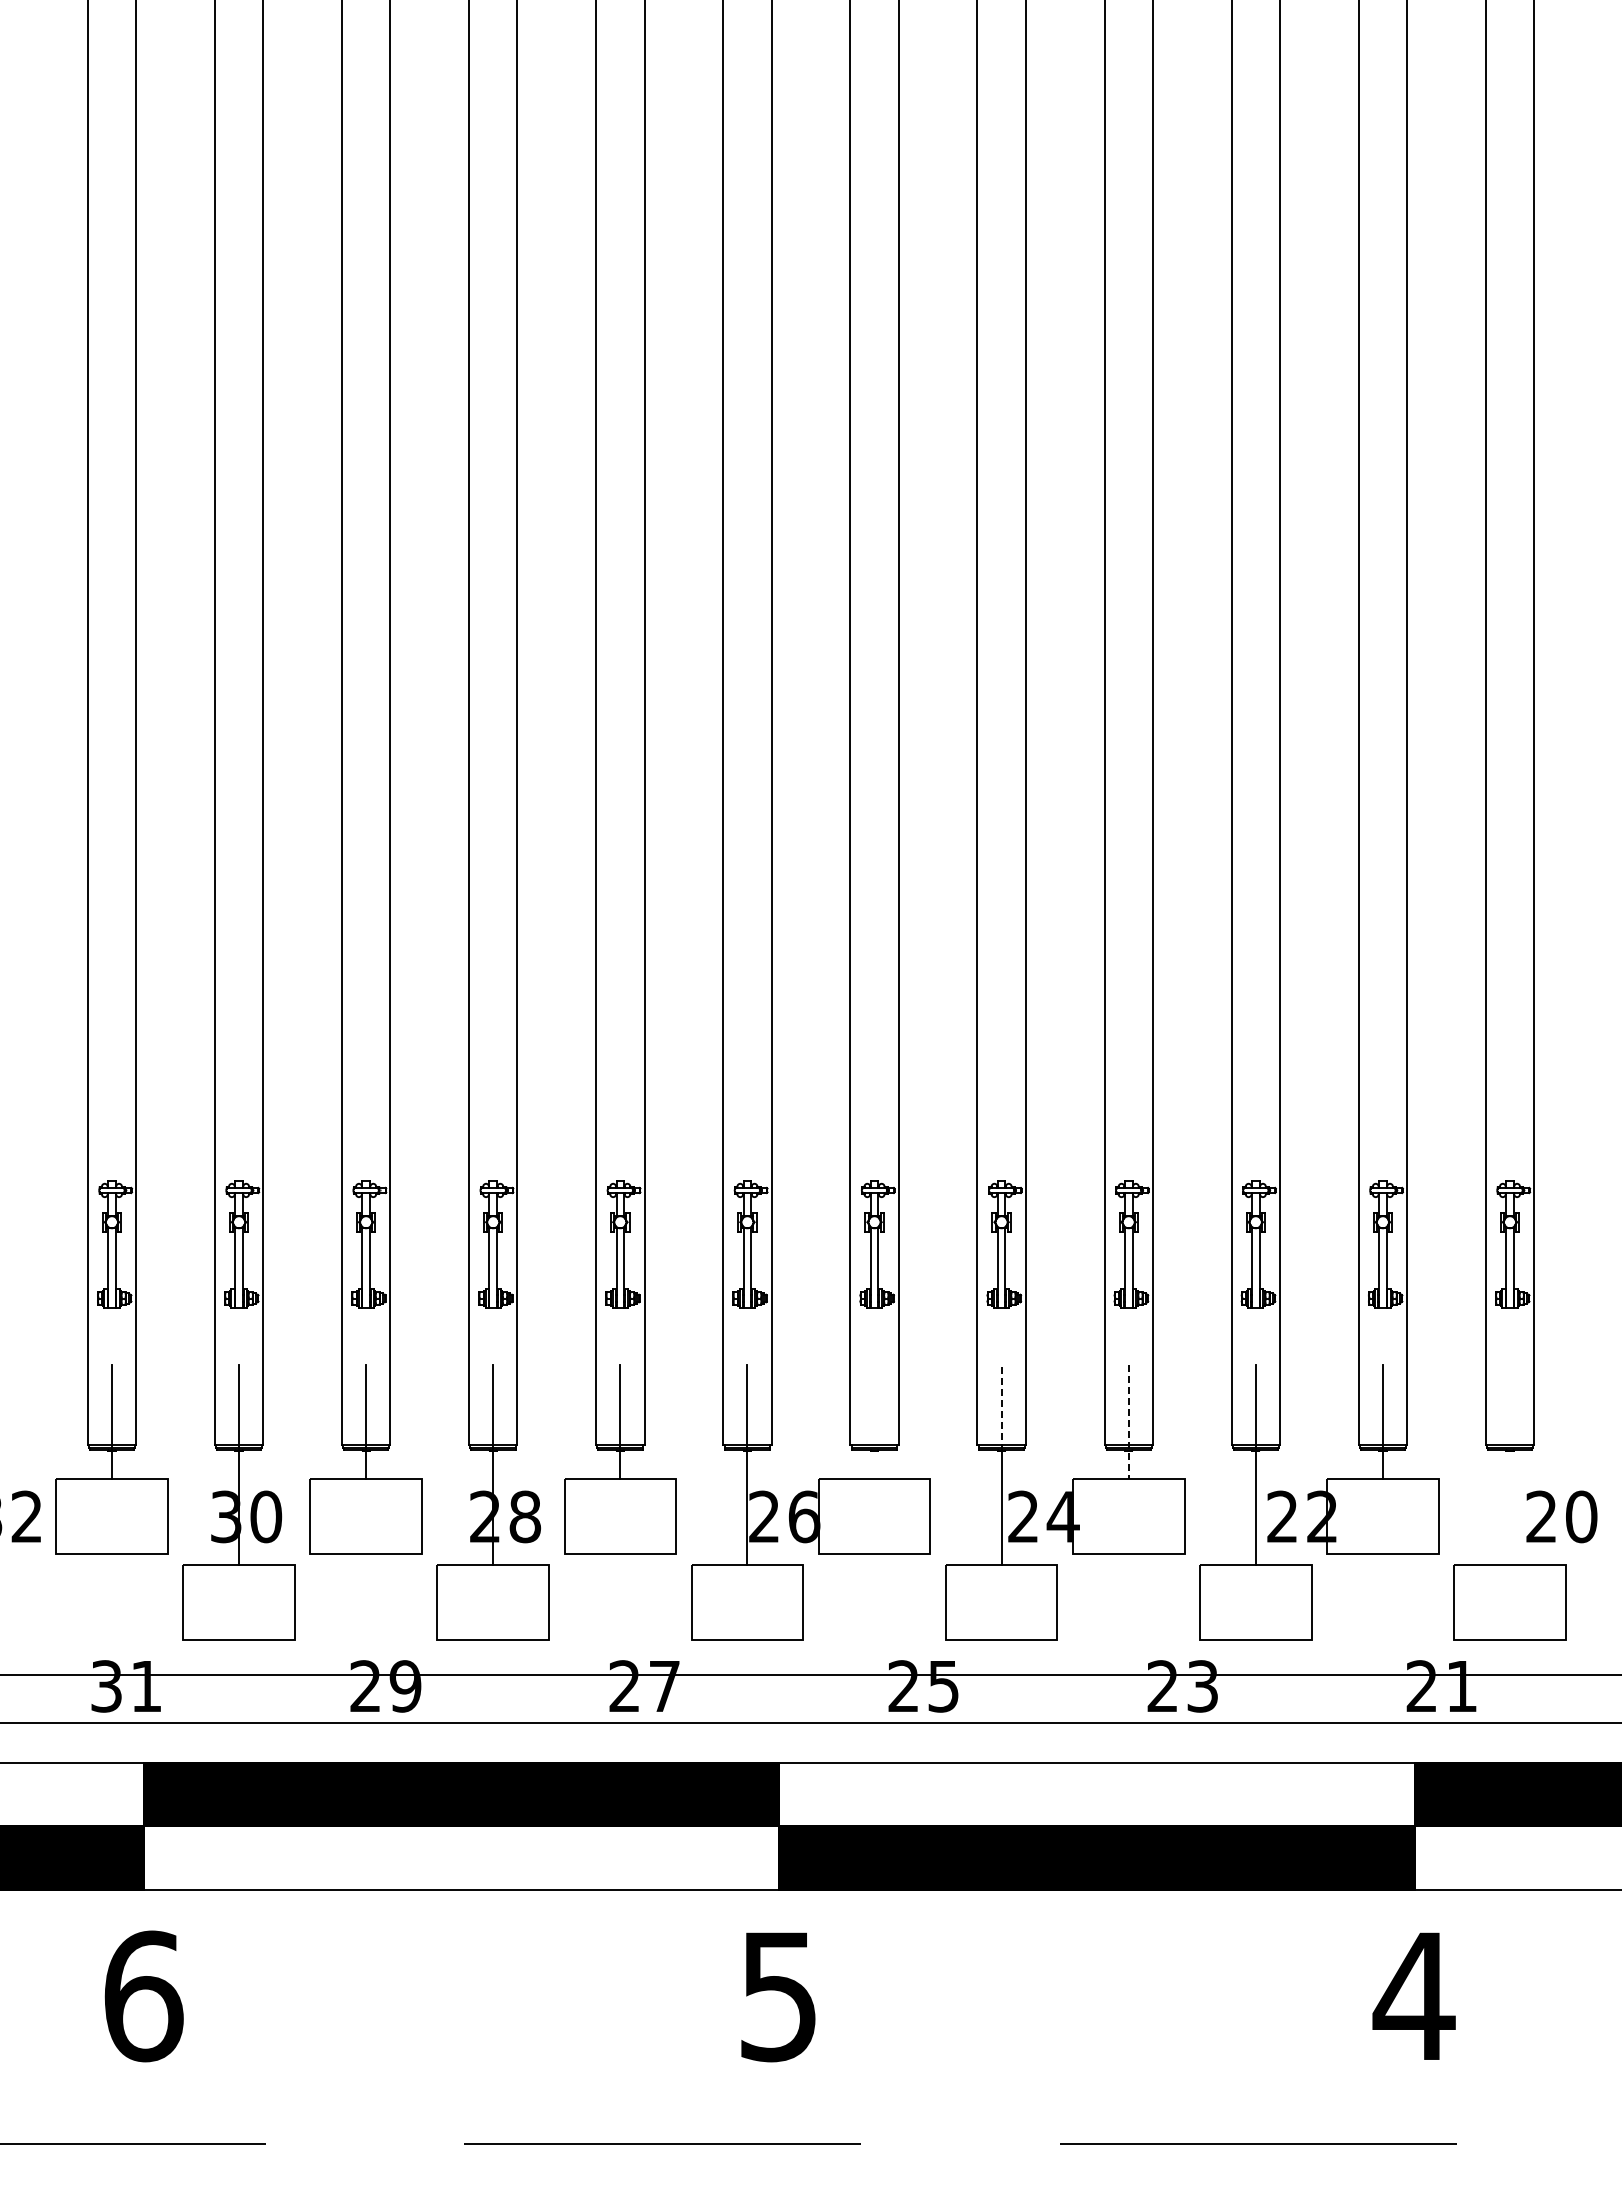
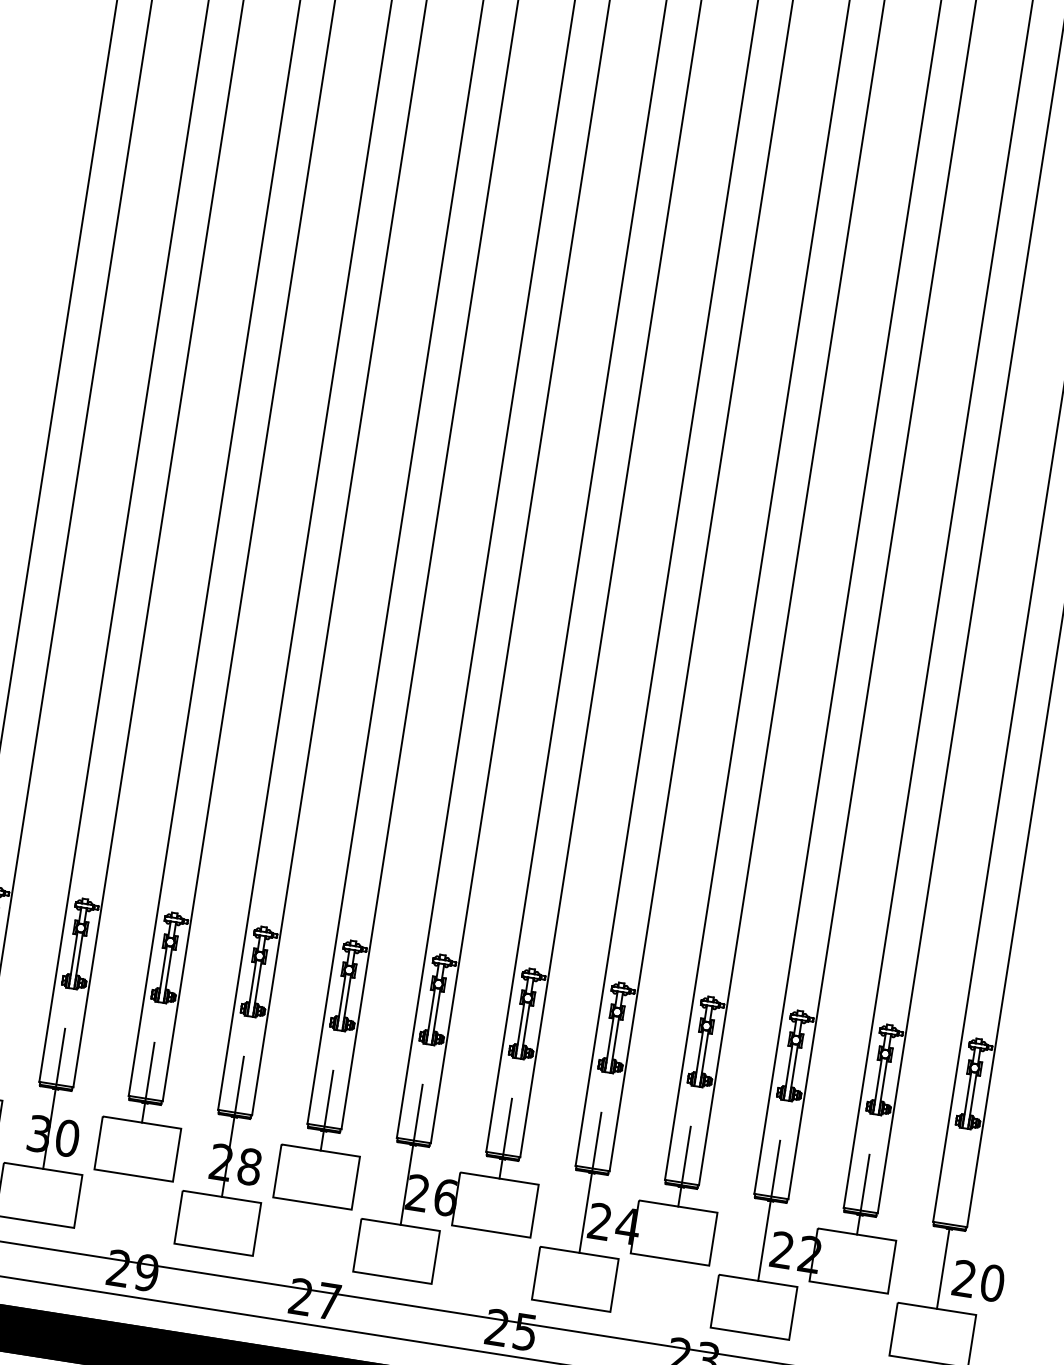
line: (1001, 1408) -> (596, 1143), dashed -> solid
line: (874, 1421) -> (505, 1138), added
line: (1128, 1422) -> (684, 1166), dashed -> solid
line: (1510, 1507) -> (943, 1268), added

